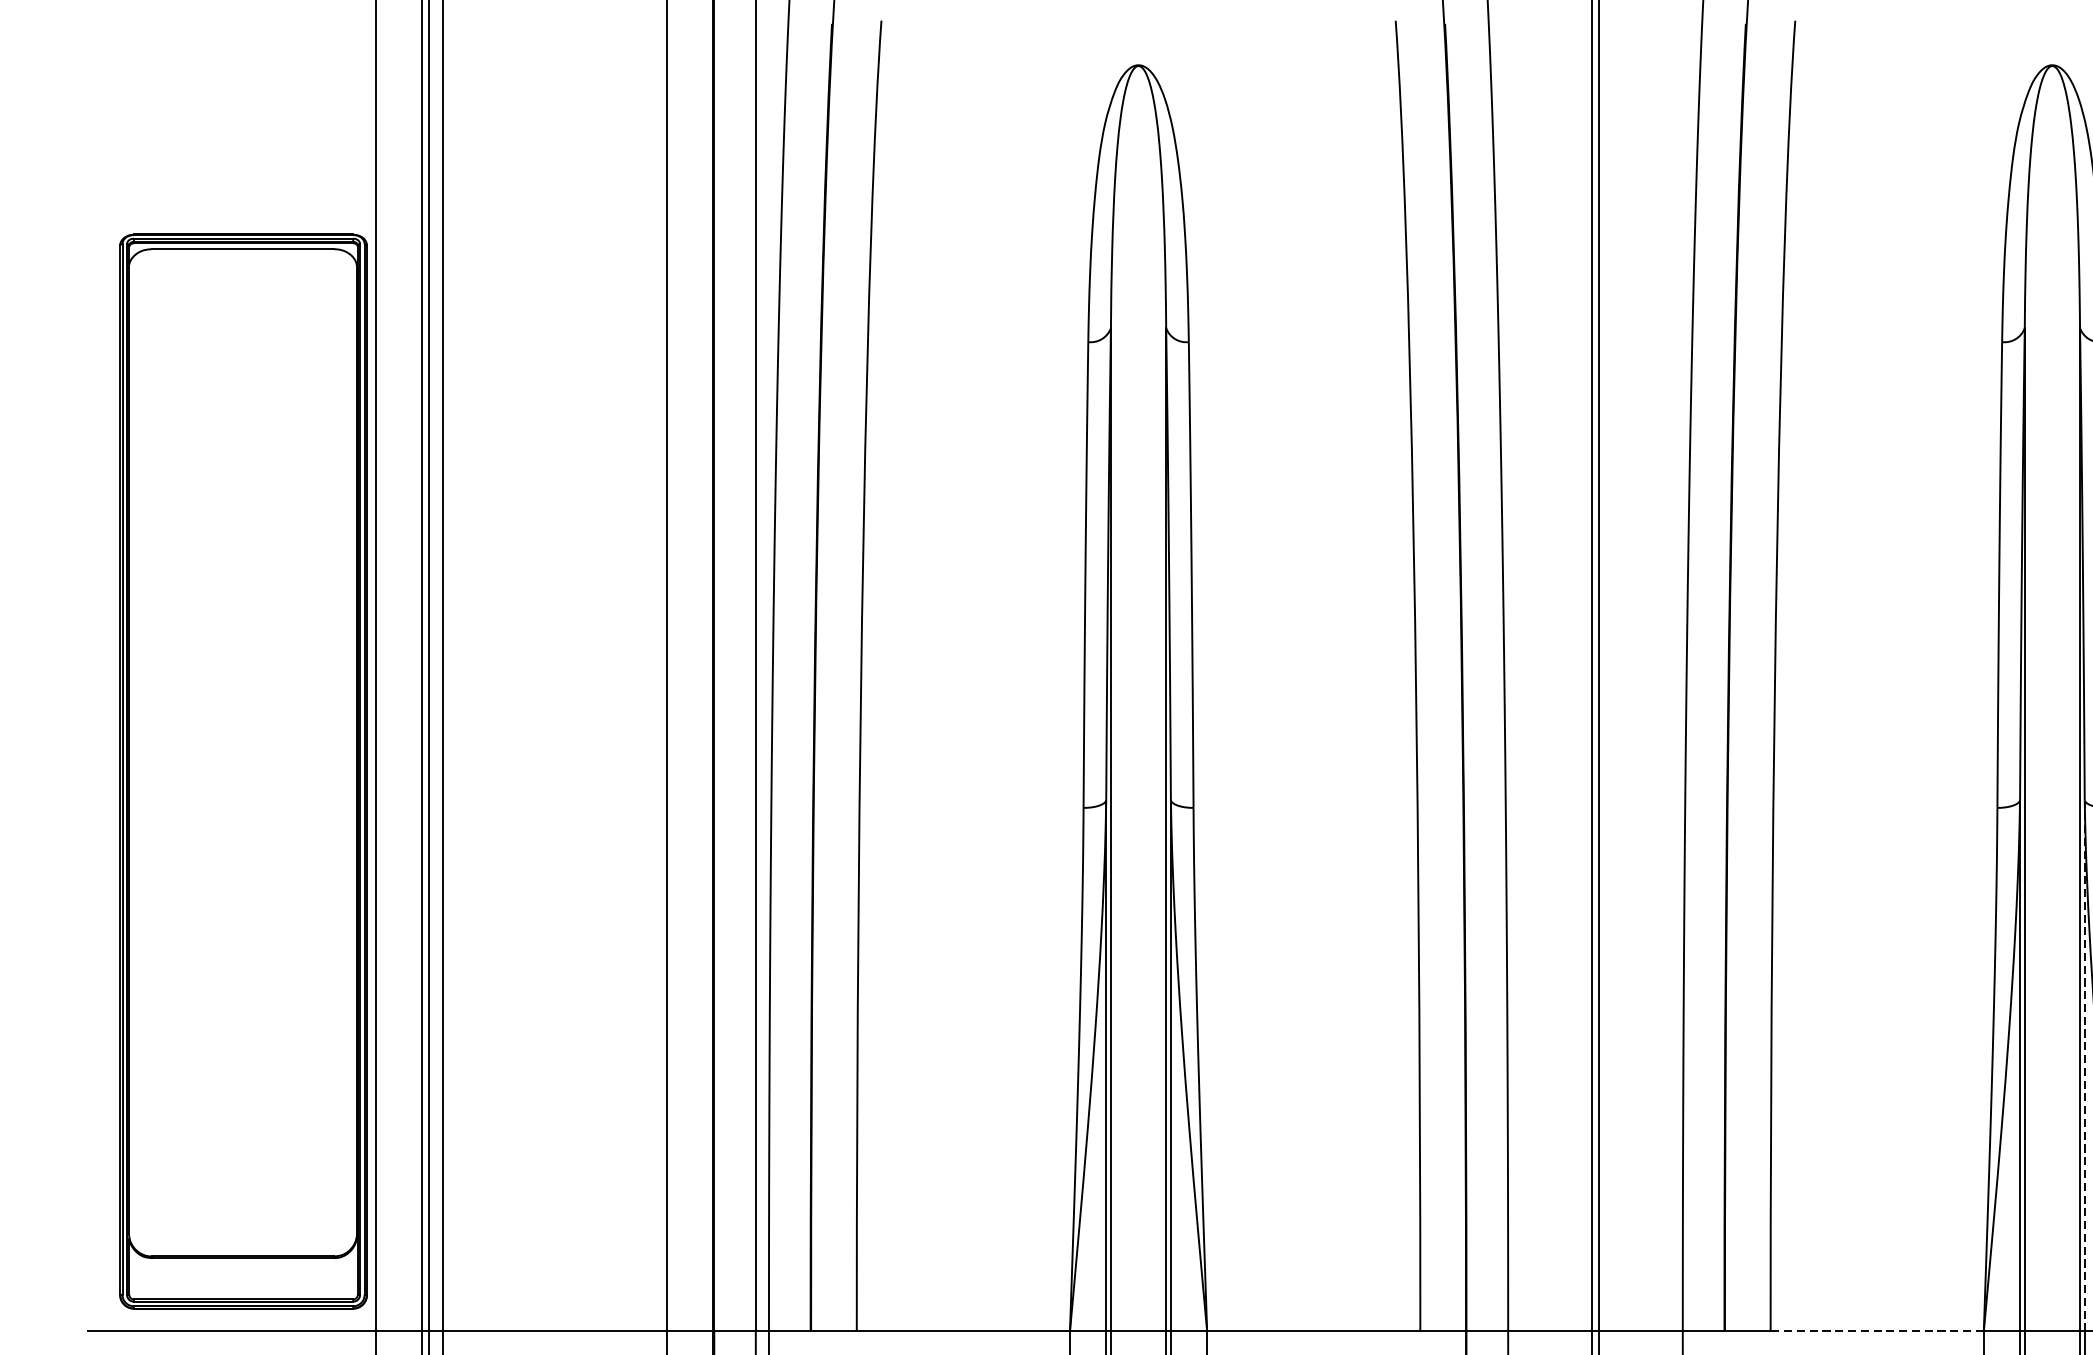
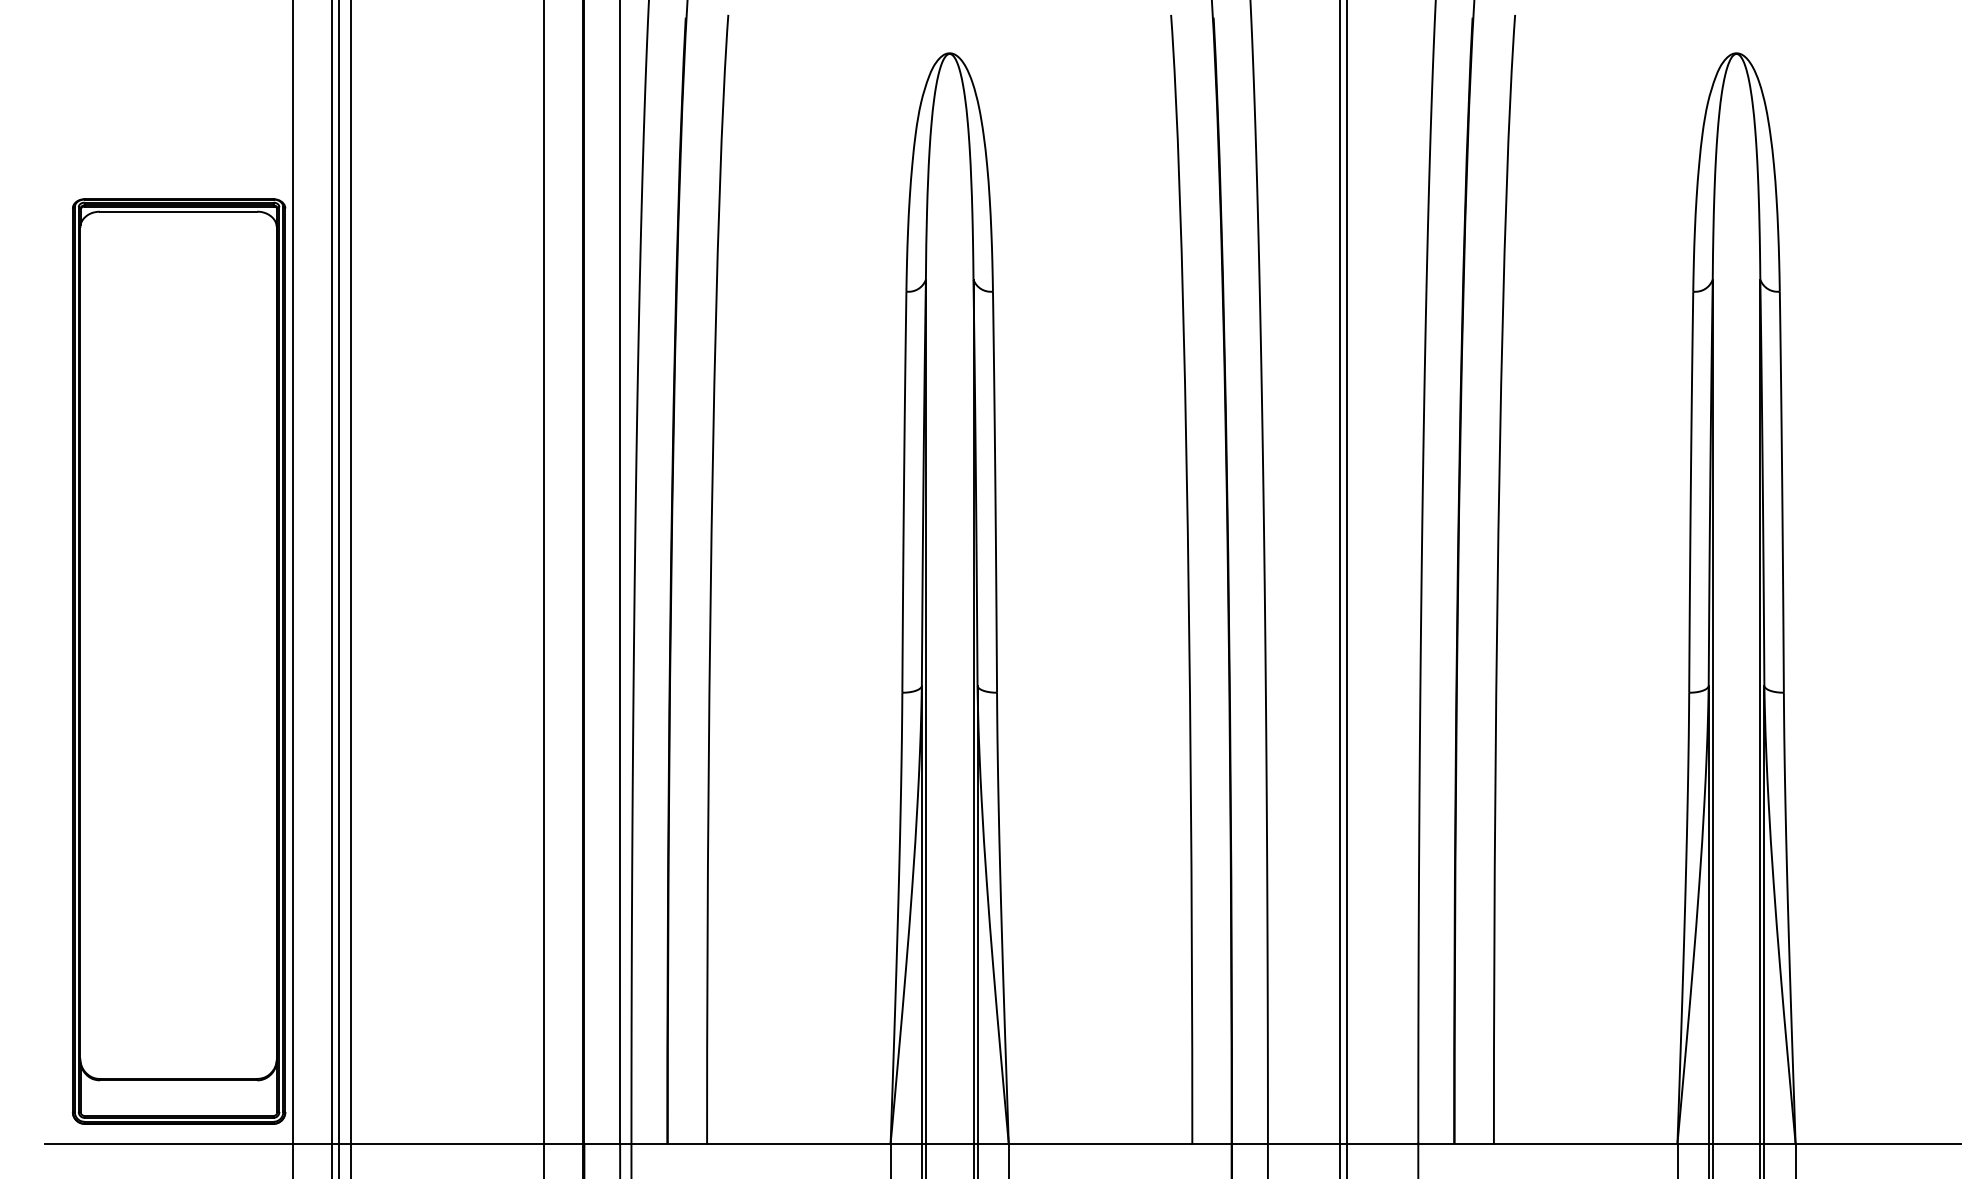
line: (2084, 1065) -> (1764, 914), dashed -> solid
line: (1876, 1331) -> (1585, 1143), dashed -> solid

